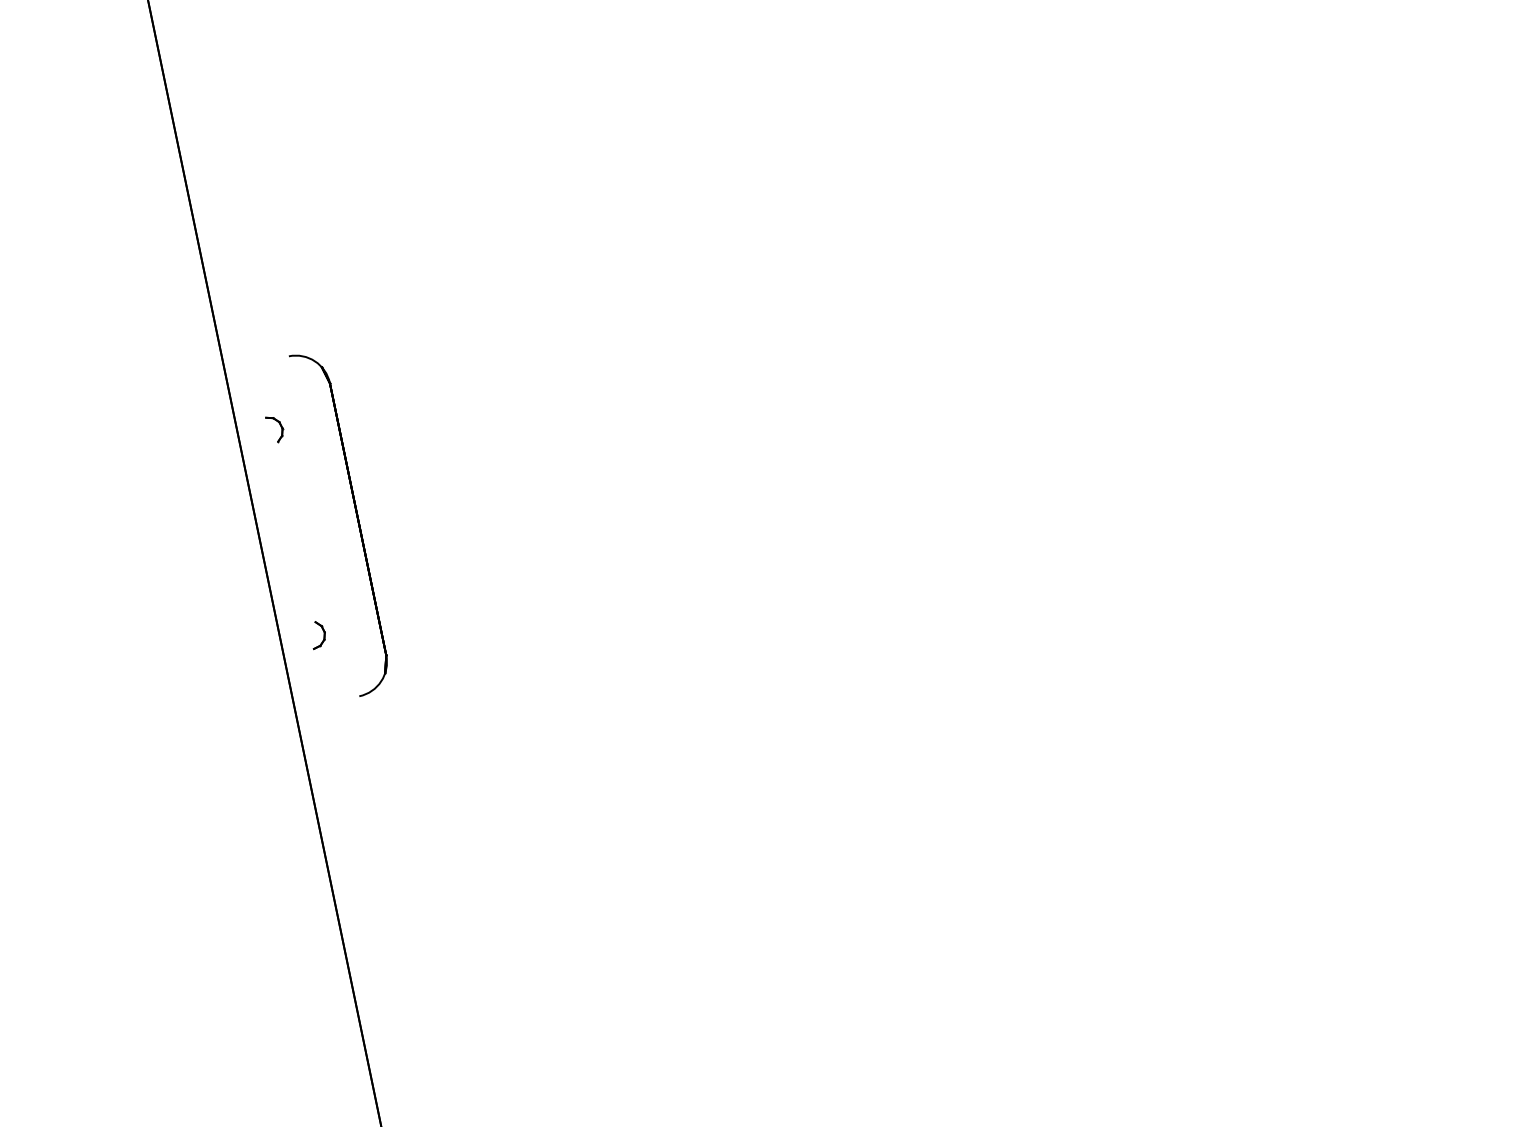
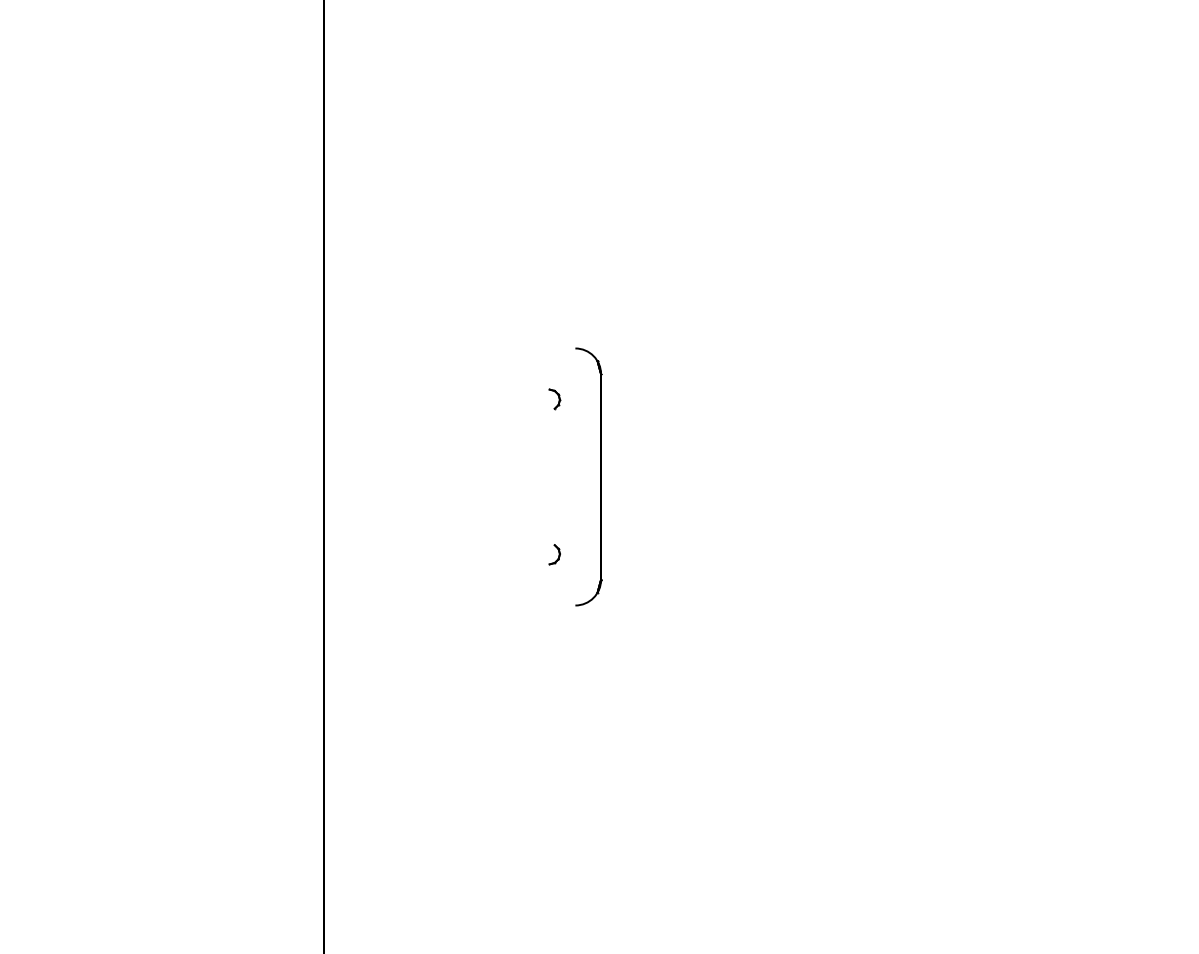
part: (357, 518) -> (600, 476), moved

